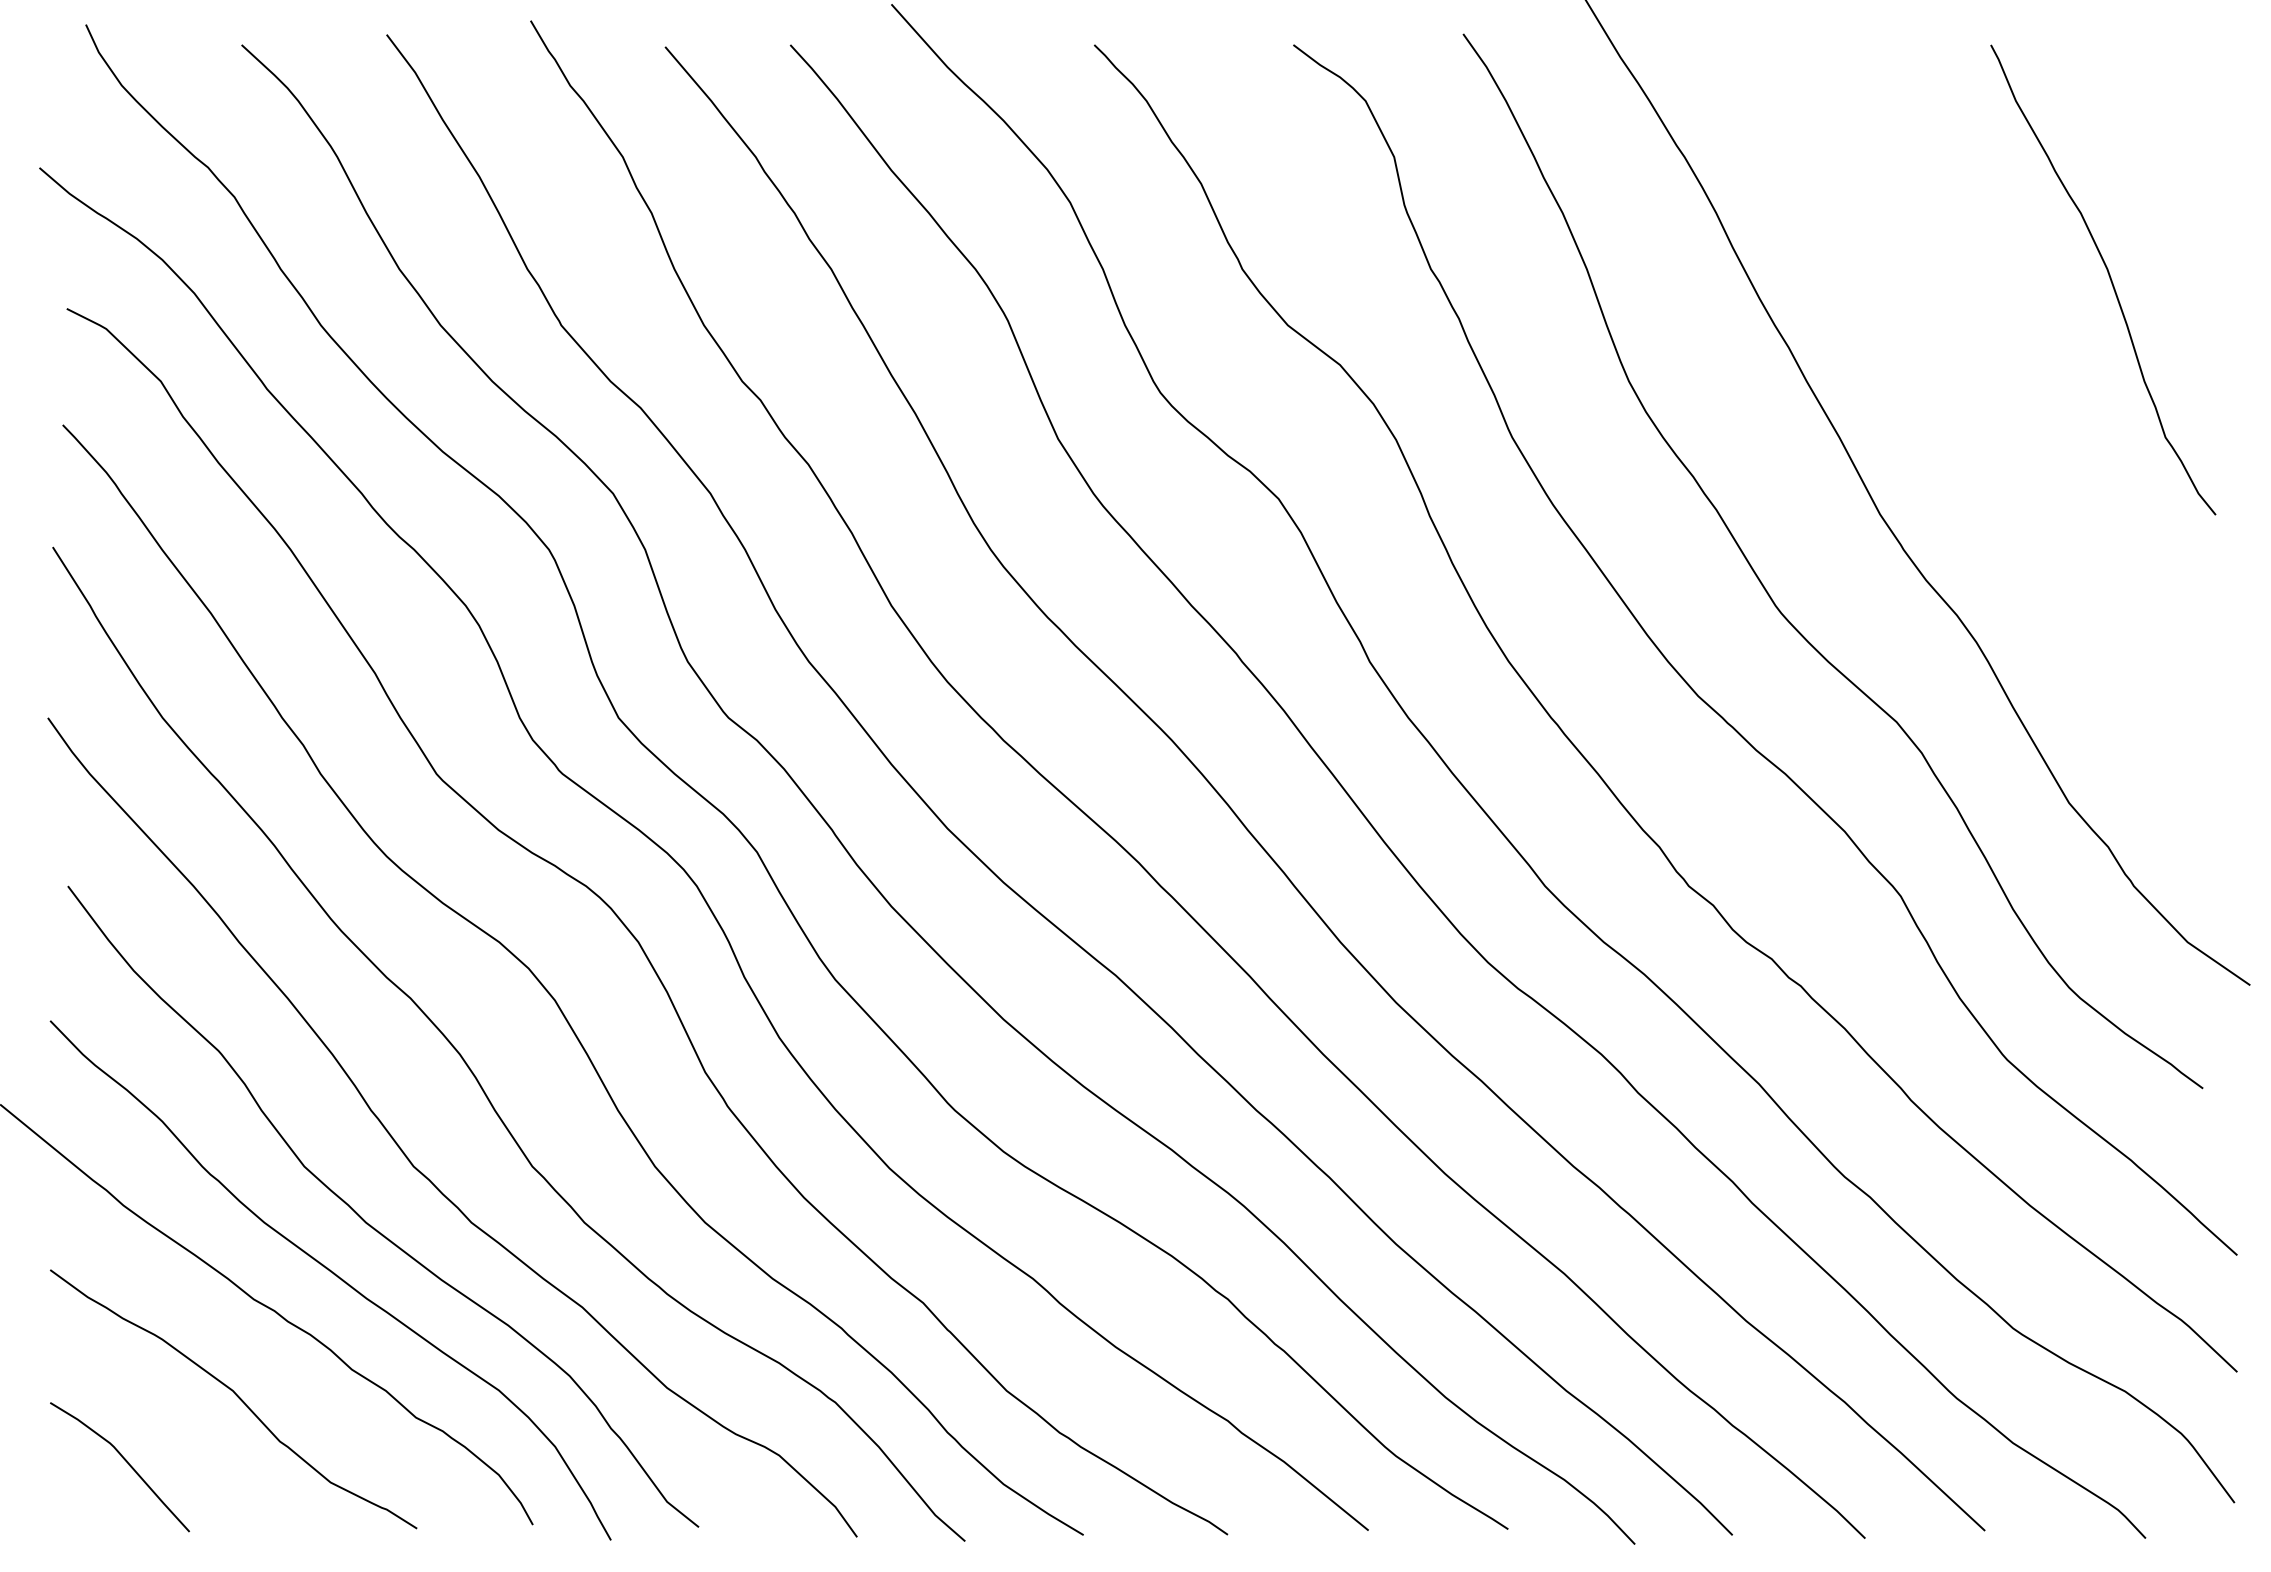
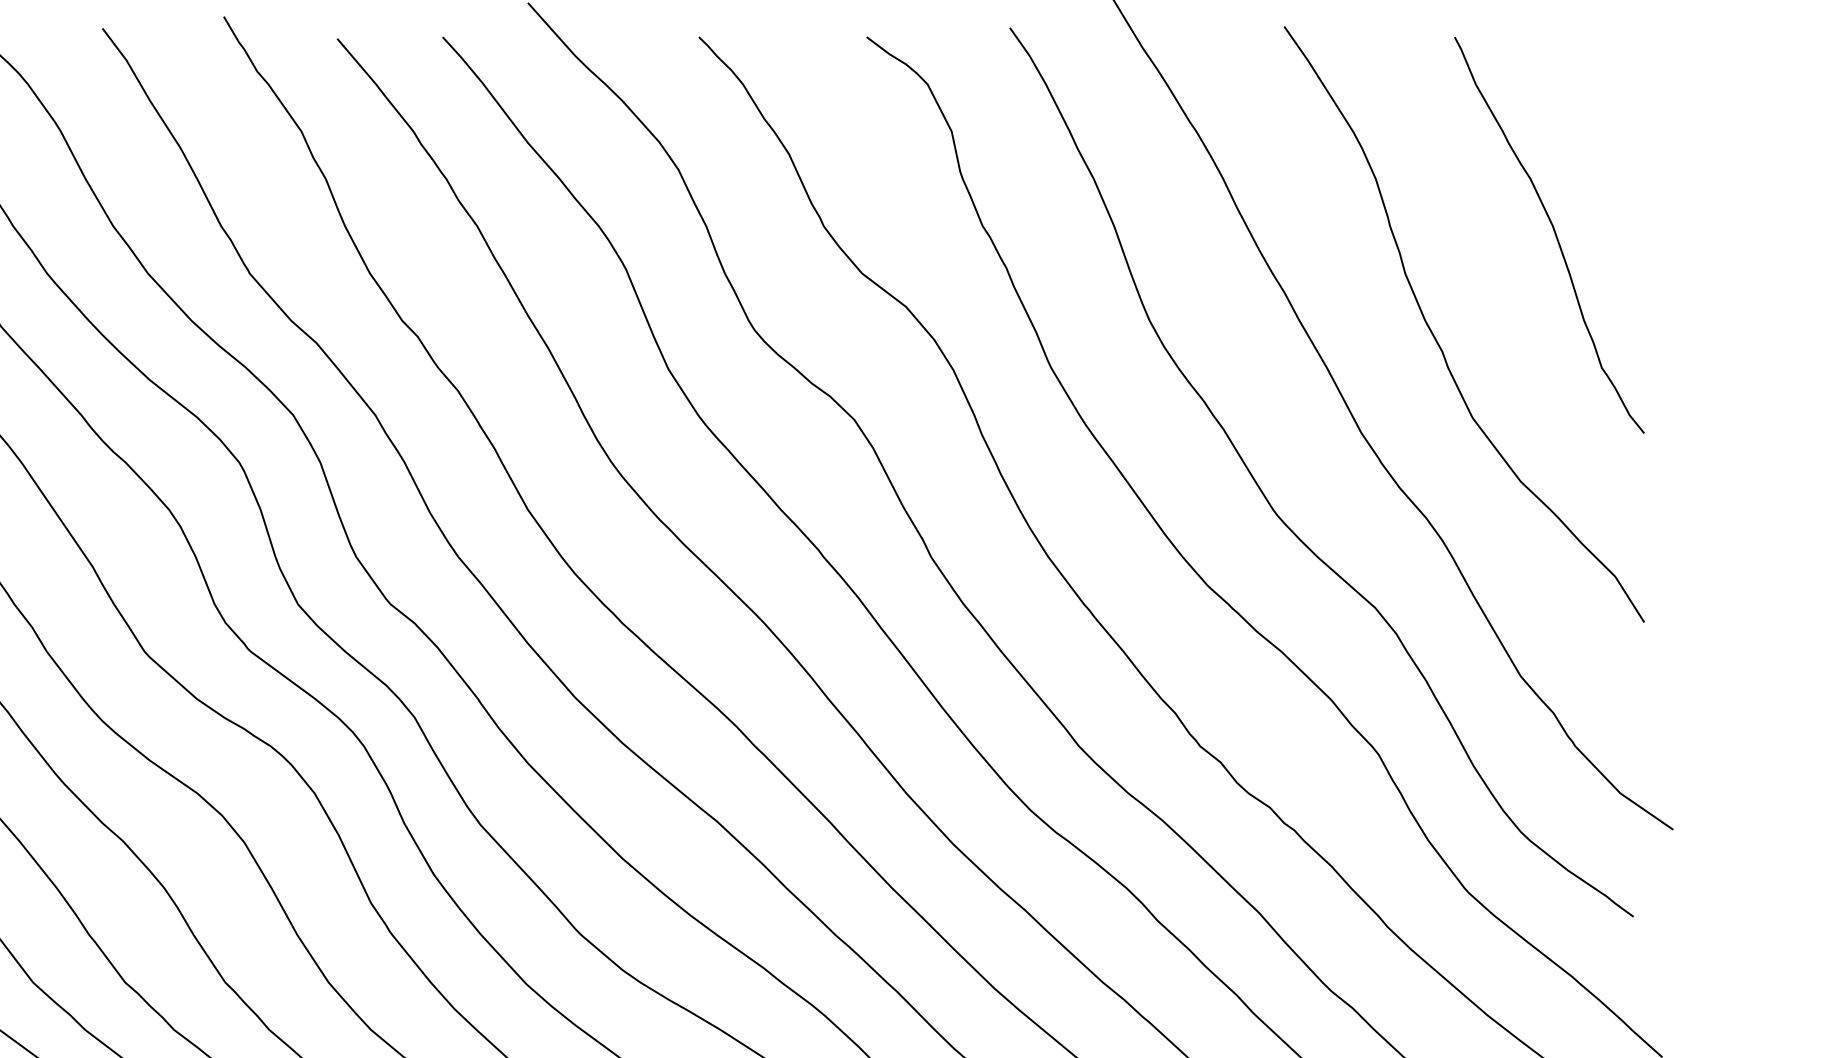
curve: (1968, 401) -> (1435, 337), added

